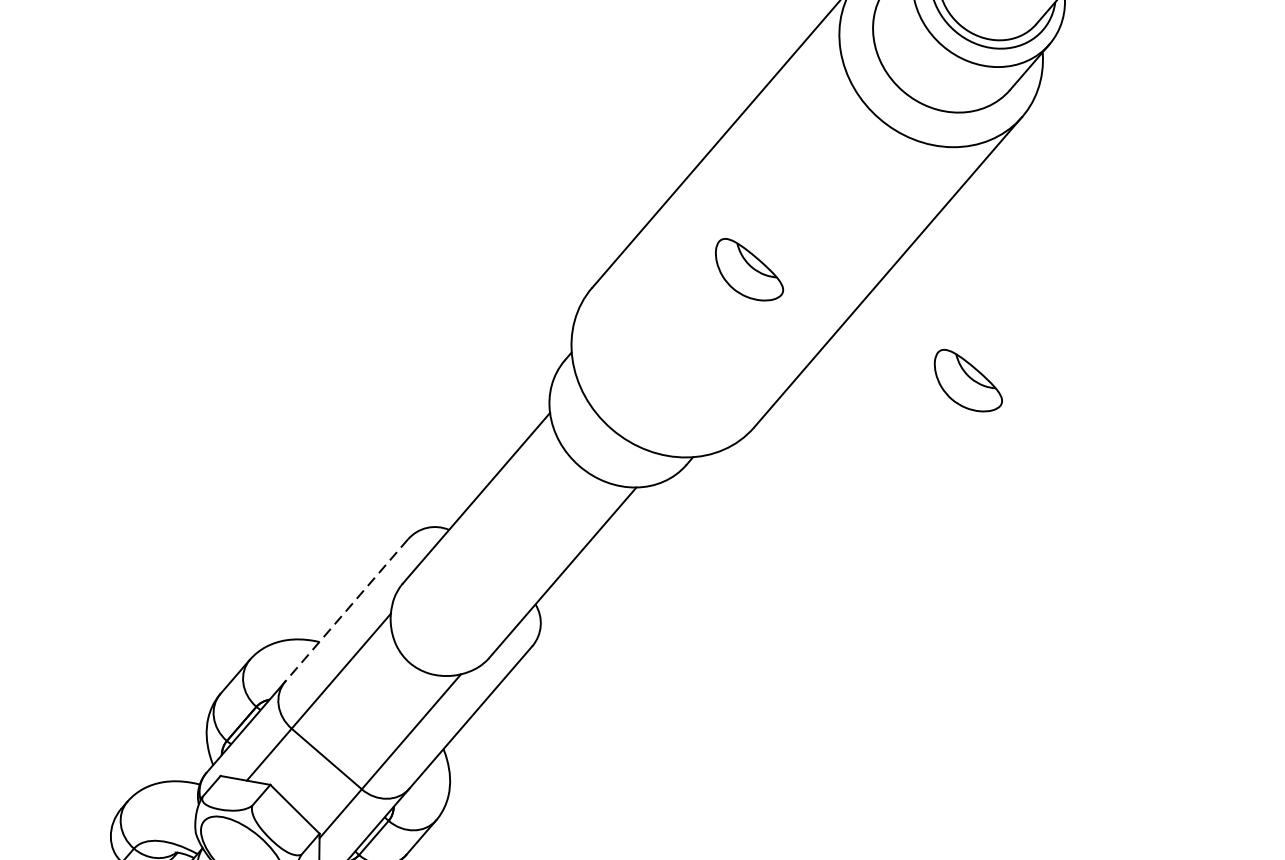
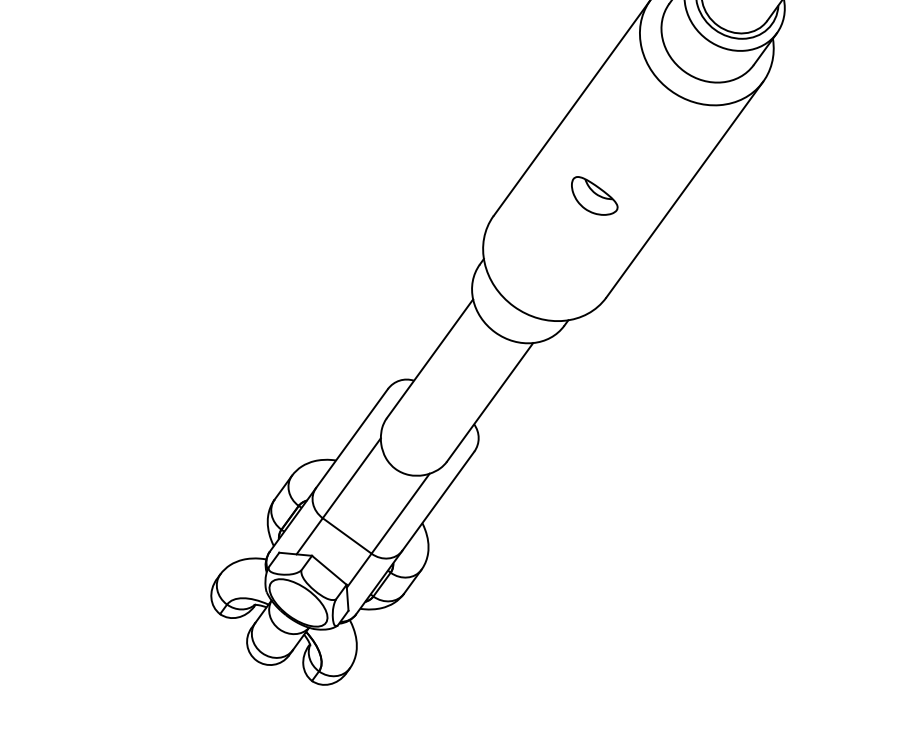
part: (968, 380) -> (742, 255), removed
line: (345, 610) -> (351, 438), dashed -> solid

